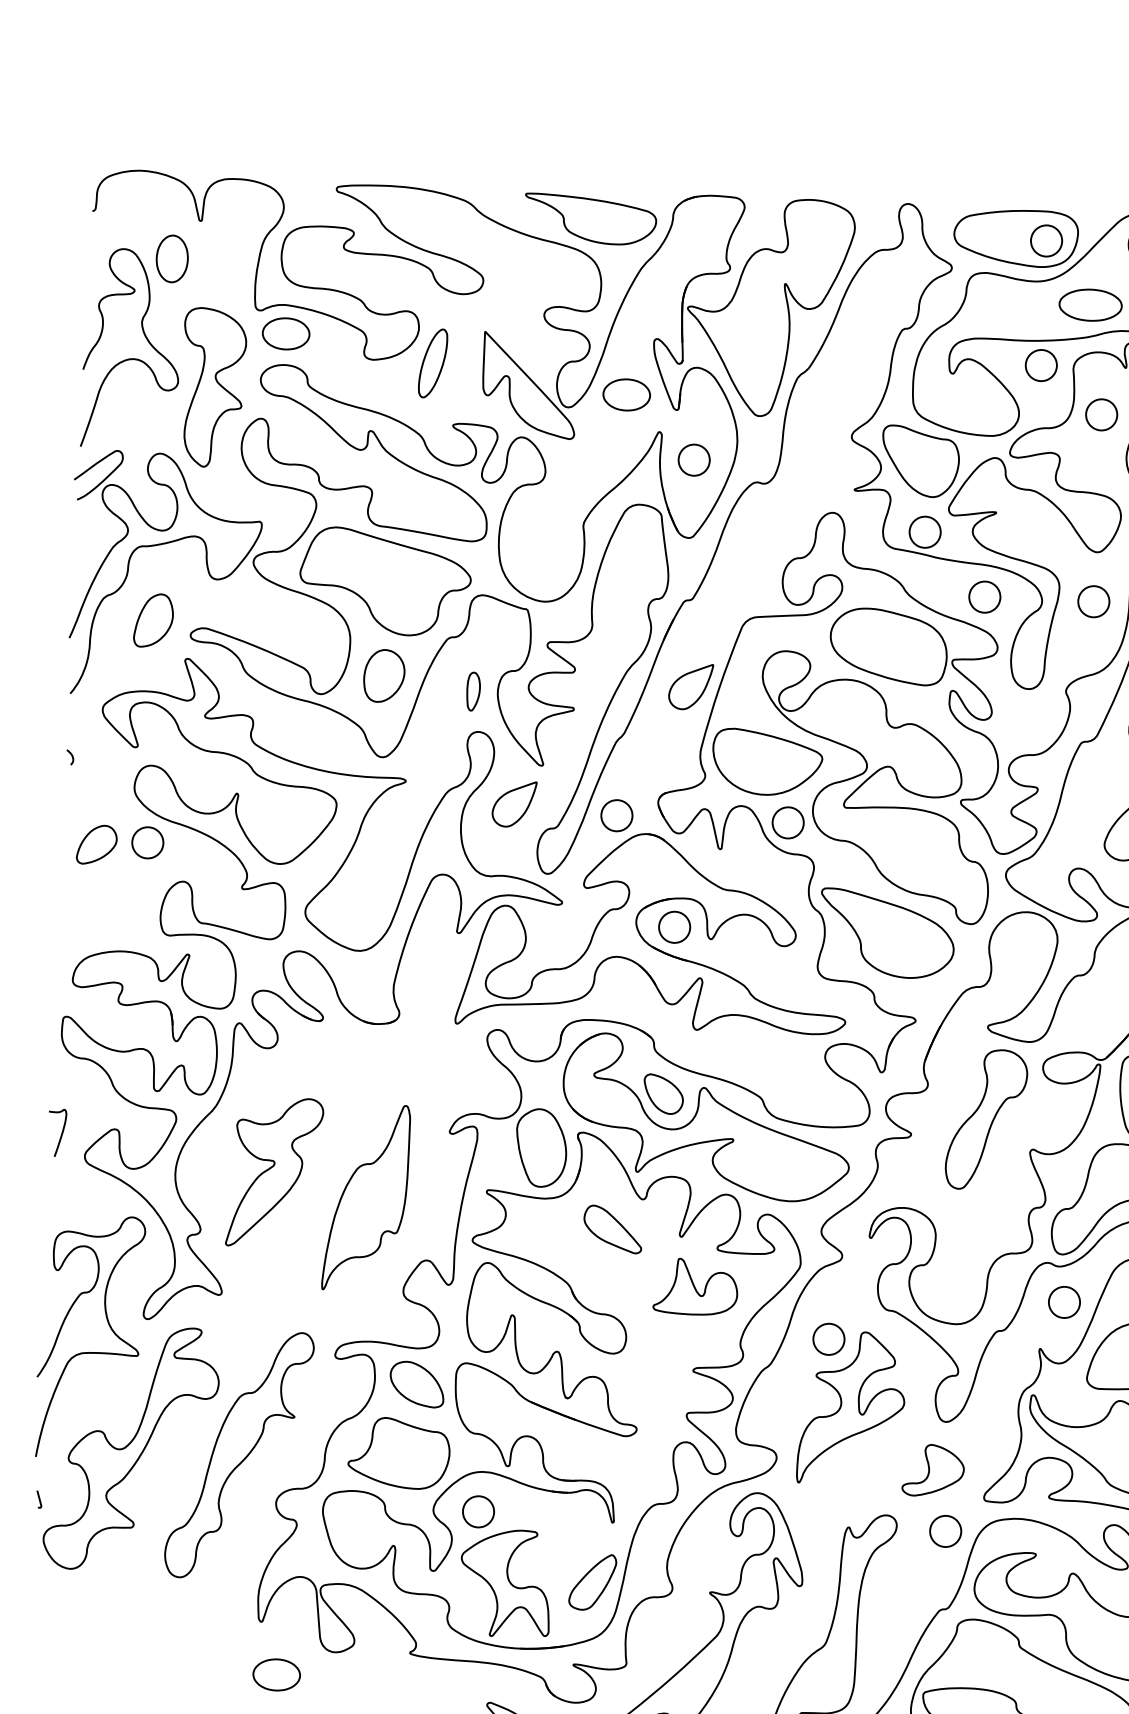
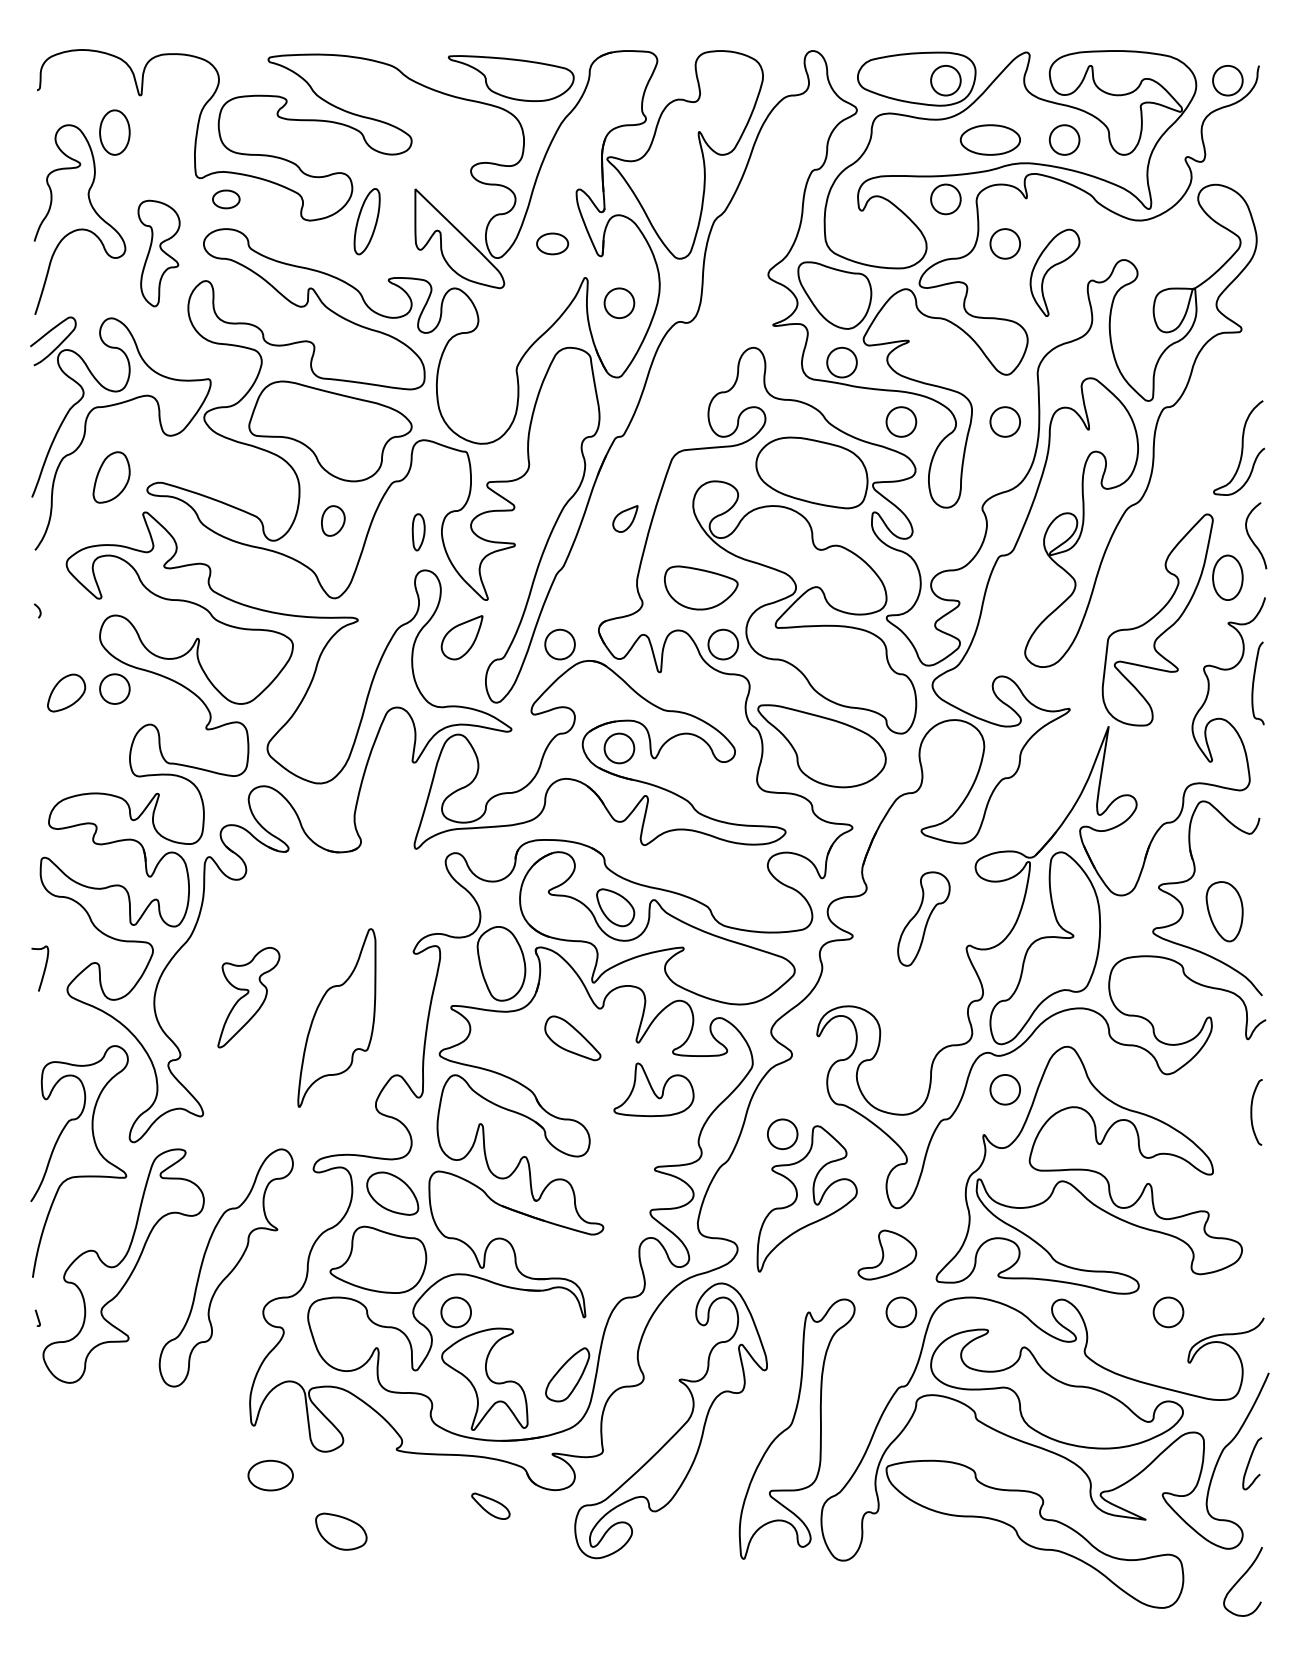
part: (286, 334) -> (226, 199), size x0.6
part: (212, 387) -> (158, 253), size x0.7
part: (626, 394) -> (552, 243), size x0.7
part: (384, 675) -> (333, 520), size x0.6
part: (691, 686) -> (625, 518), size x0.6
part: (767, 762) -> (701, 587), size x0.7
part: (986, 1119) -> (923, 918), size x0.7
part: (274, 1172) -> (248, 997), size x0.7

